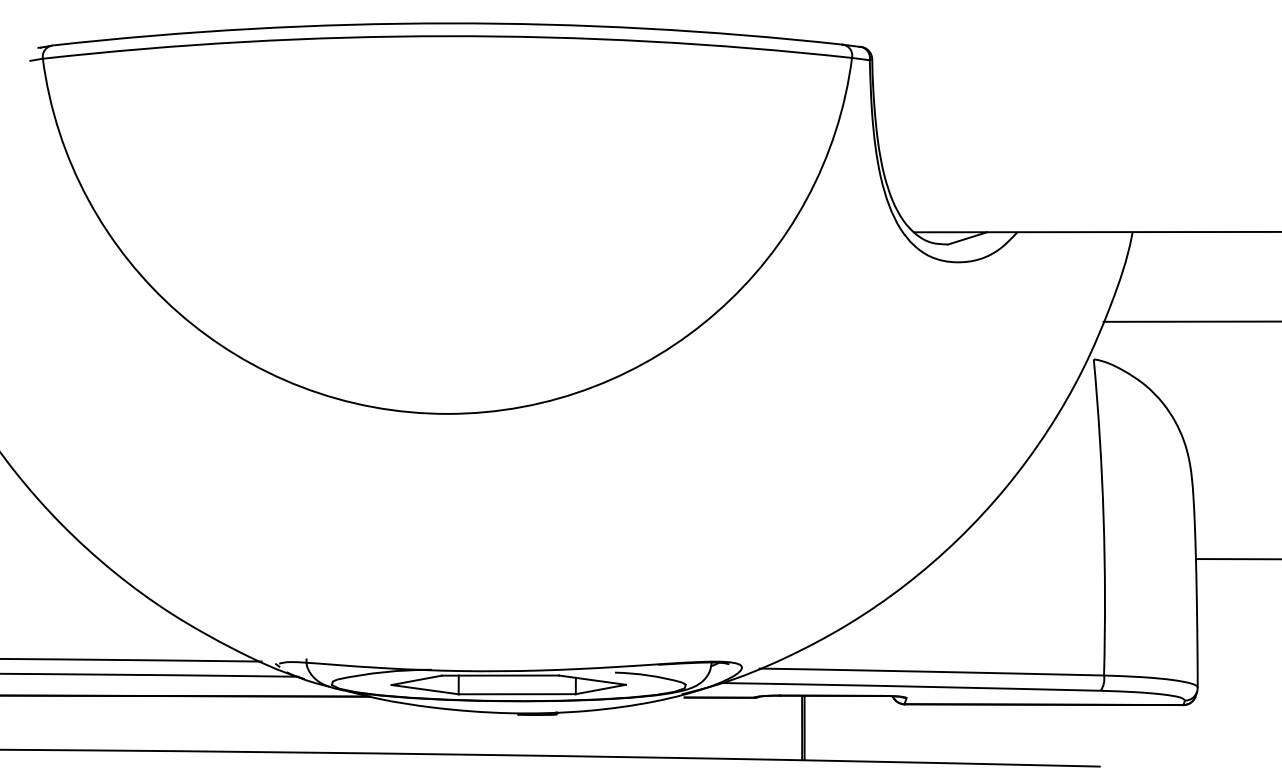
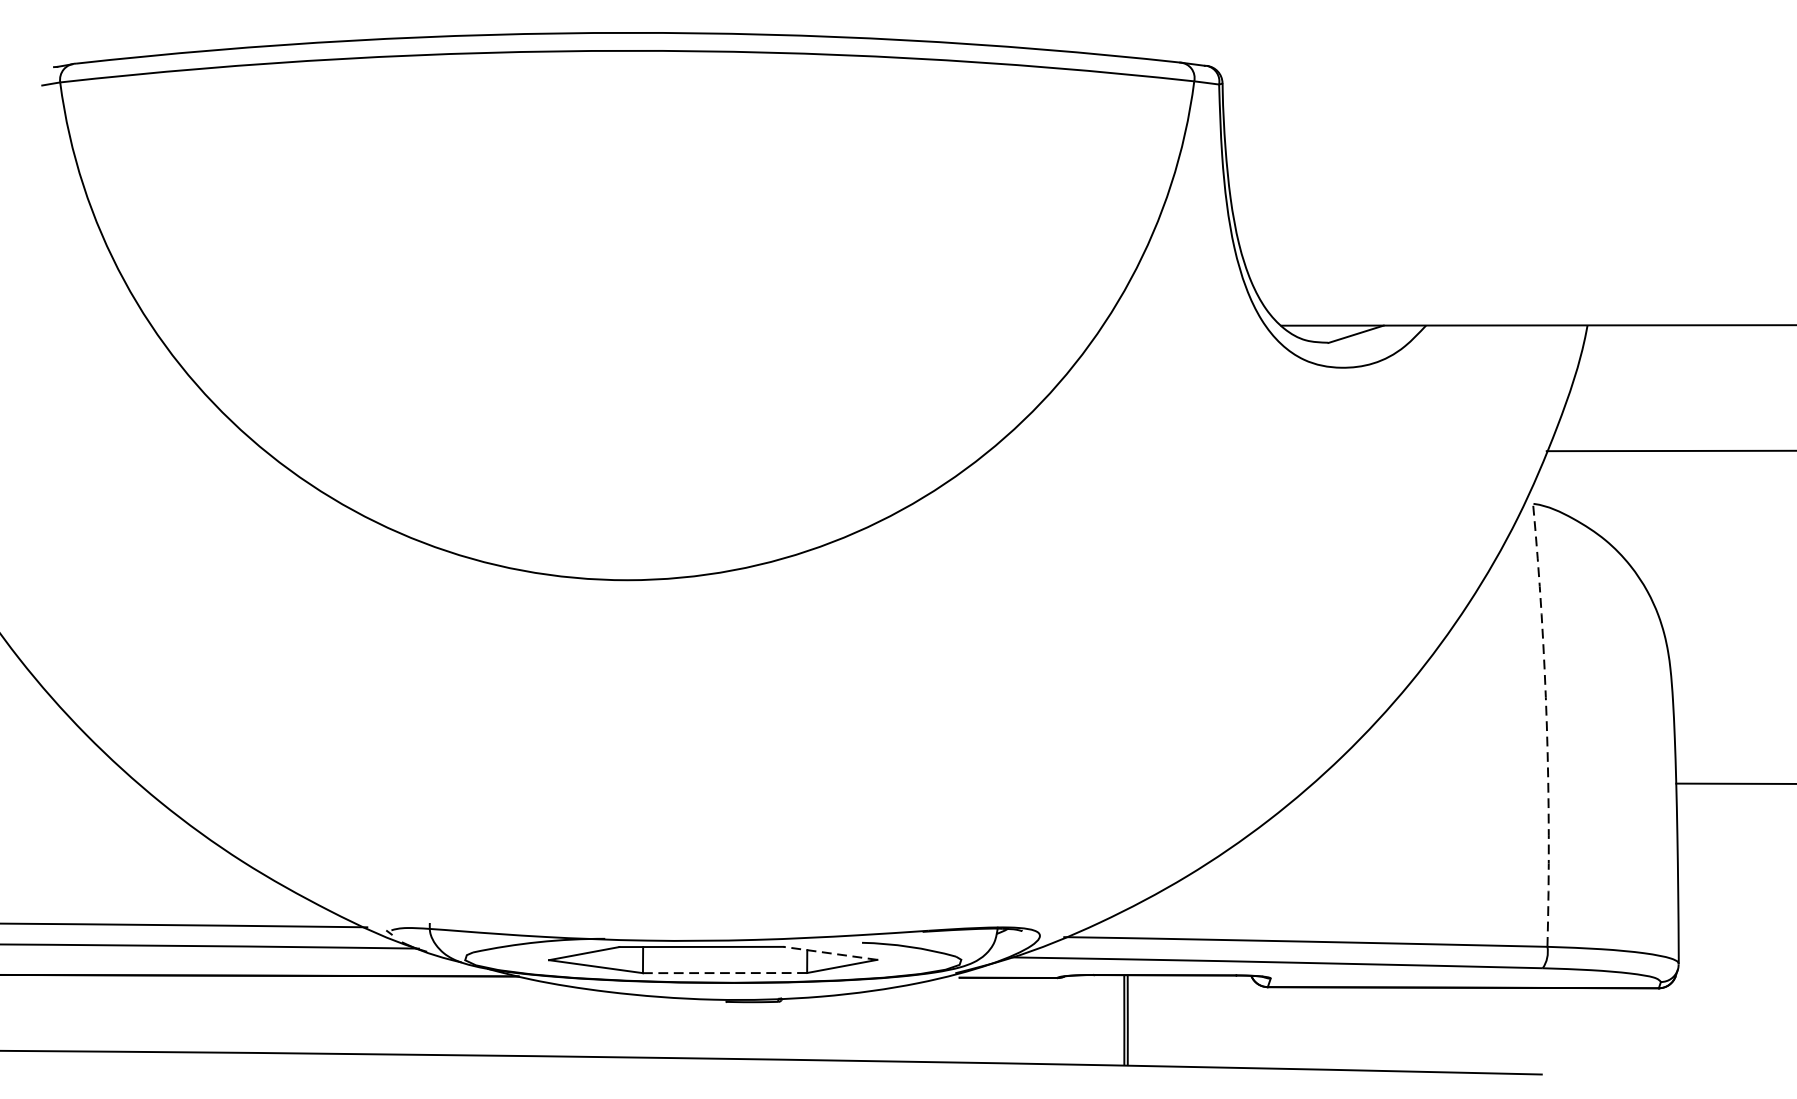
arc: (1103, 517) -> (1546, 725), solid -> dashed
line: (592, 680) -> (830, 953), solid -> dashed
line: (517, 694) -> (725, 973), solid -> dashed

